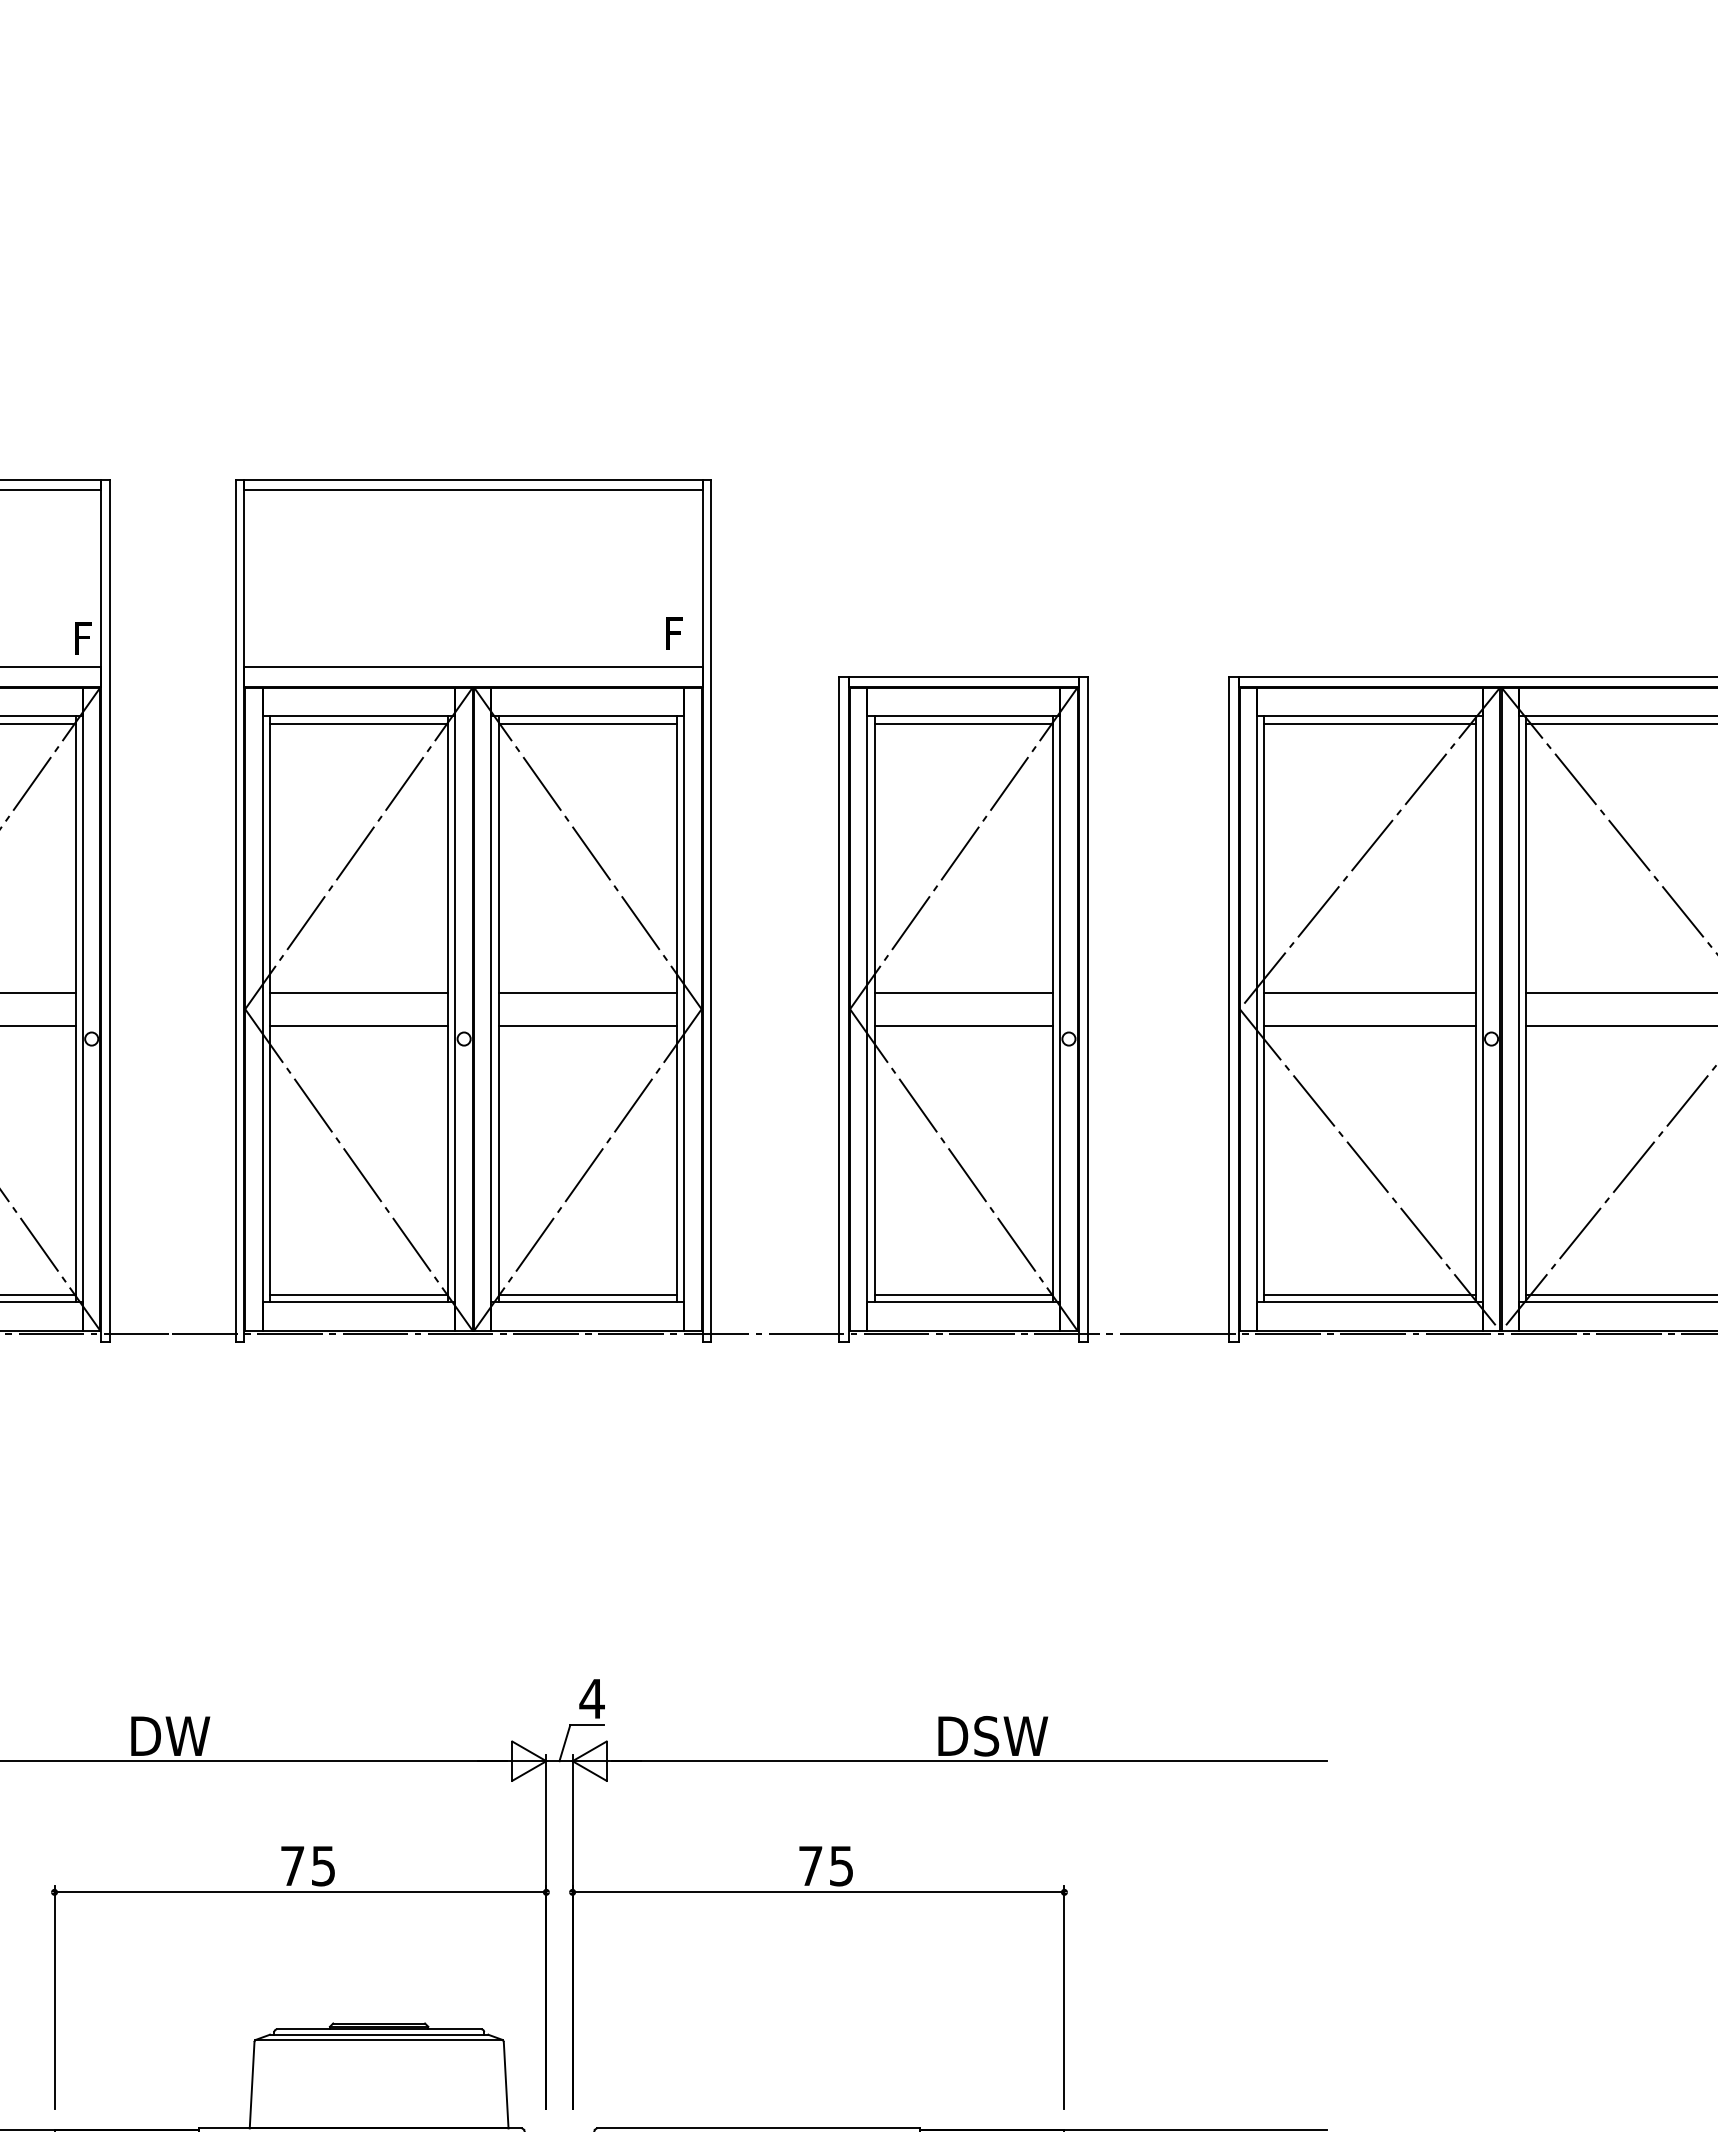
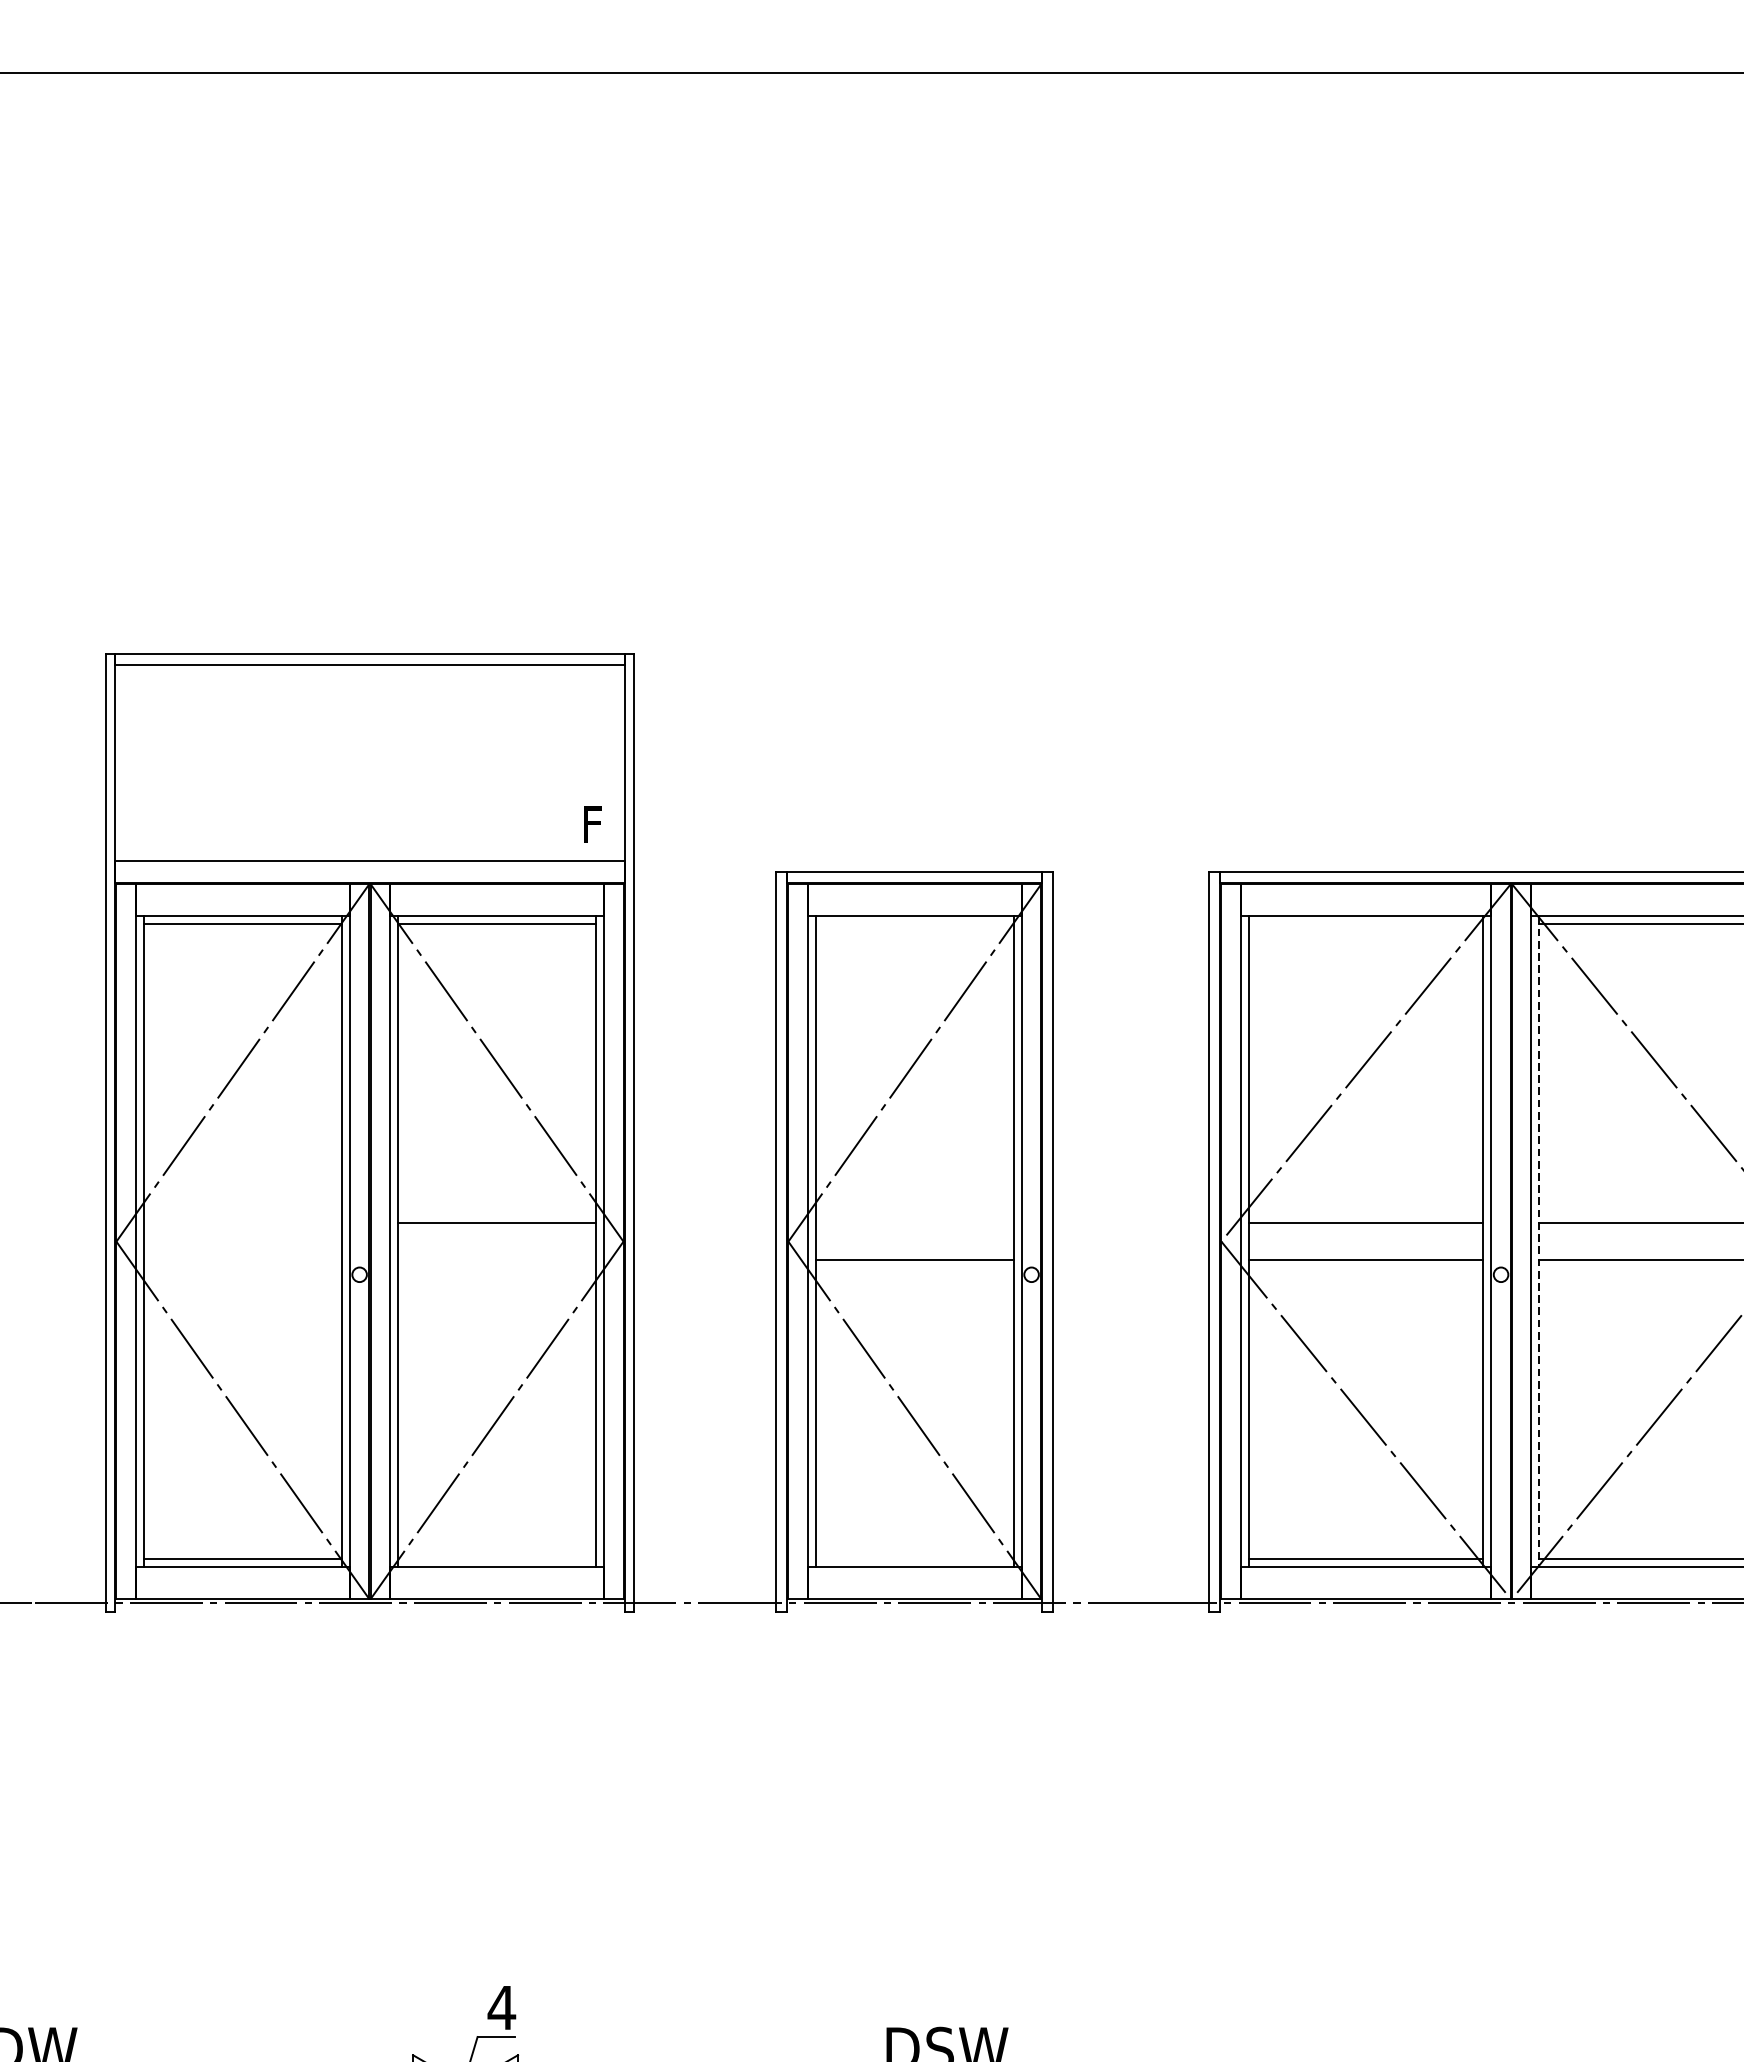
line: (963, 723) -> (914, 924), removed
line: (1369, 723) -> (1365, 924), removed
line: (358, 992) -> (242, 1223), removed
line: (963, 992) -> (914, 1223), removed
line: (1526, 1009) -> (1539, 1241), solid -> dashed
line: (358, 1025) -> (242, 1259), removed
line: (587, 1025) -> (496, 1259), removed
line: (587, 1294) -> (496, 1558), removed
line: (963, 1294) -> (914, 1558), removed

